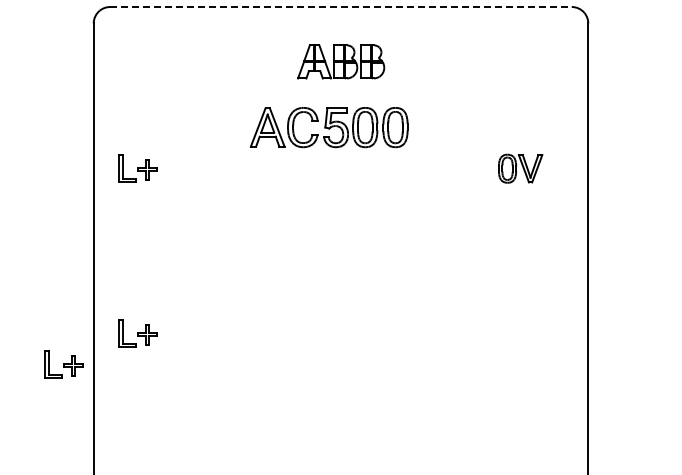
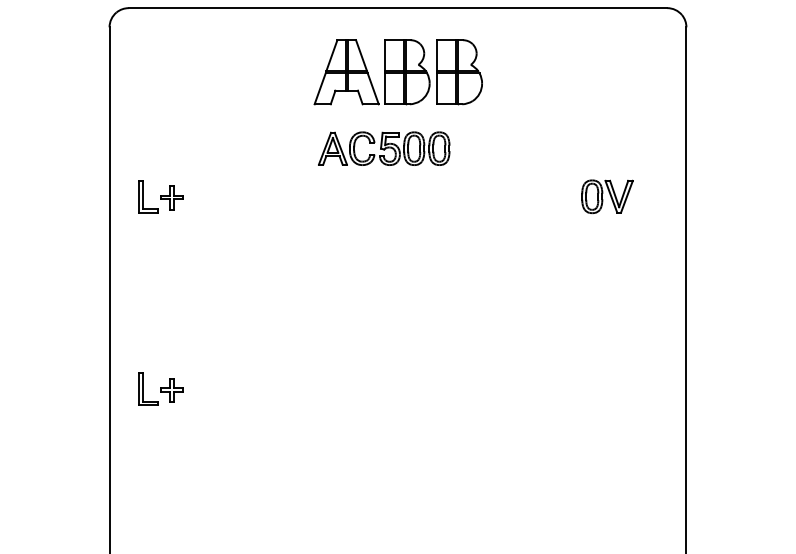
line: (340, 7) -> (397, 8), dashed -> solid
part: (340, 61) -> (397, 71), size x1.67
part: (328, 127) -> (383, 148), size x0.71
part: (63, 364) -> (74, 425), removed

